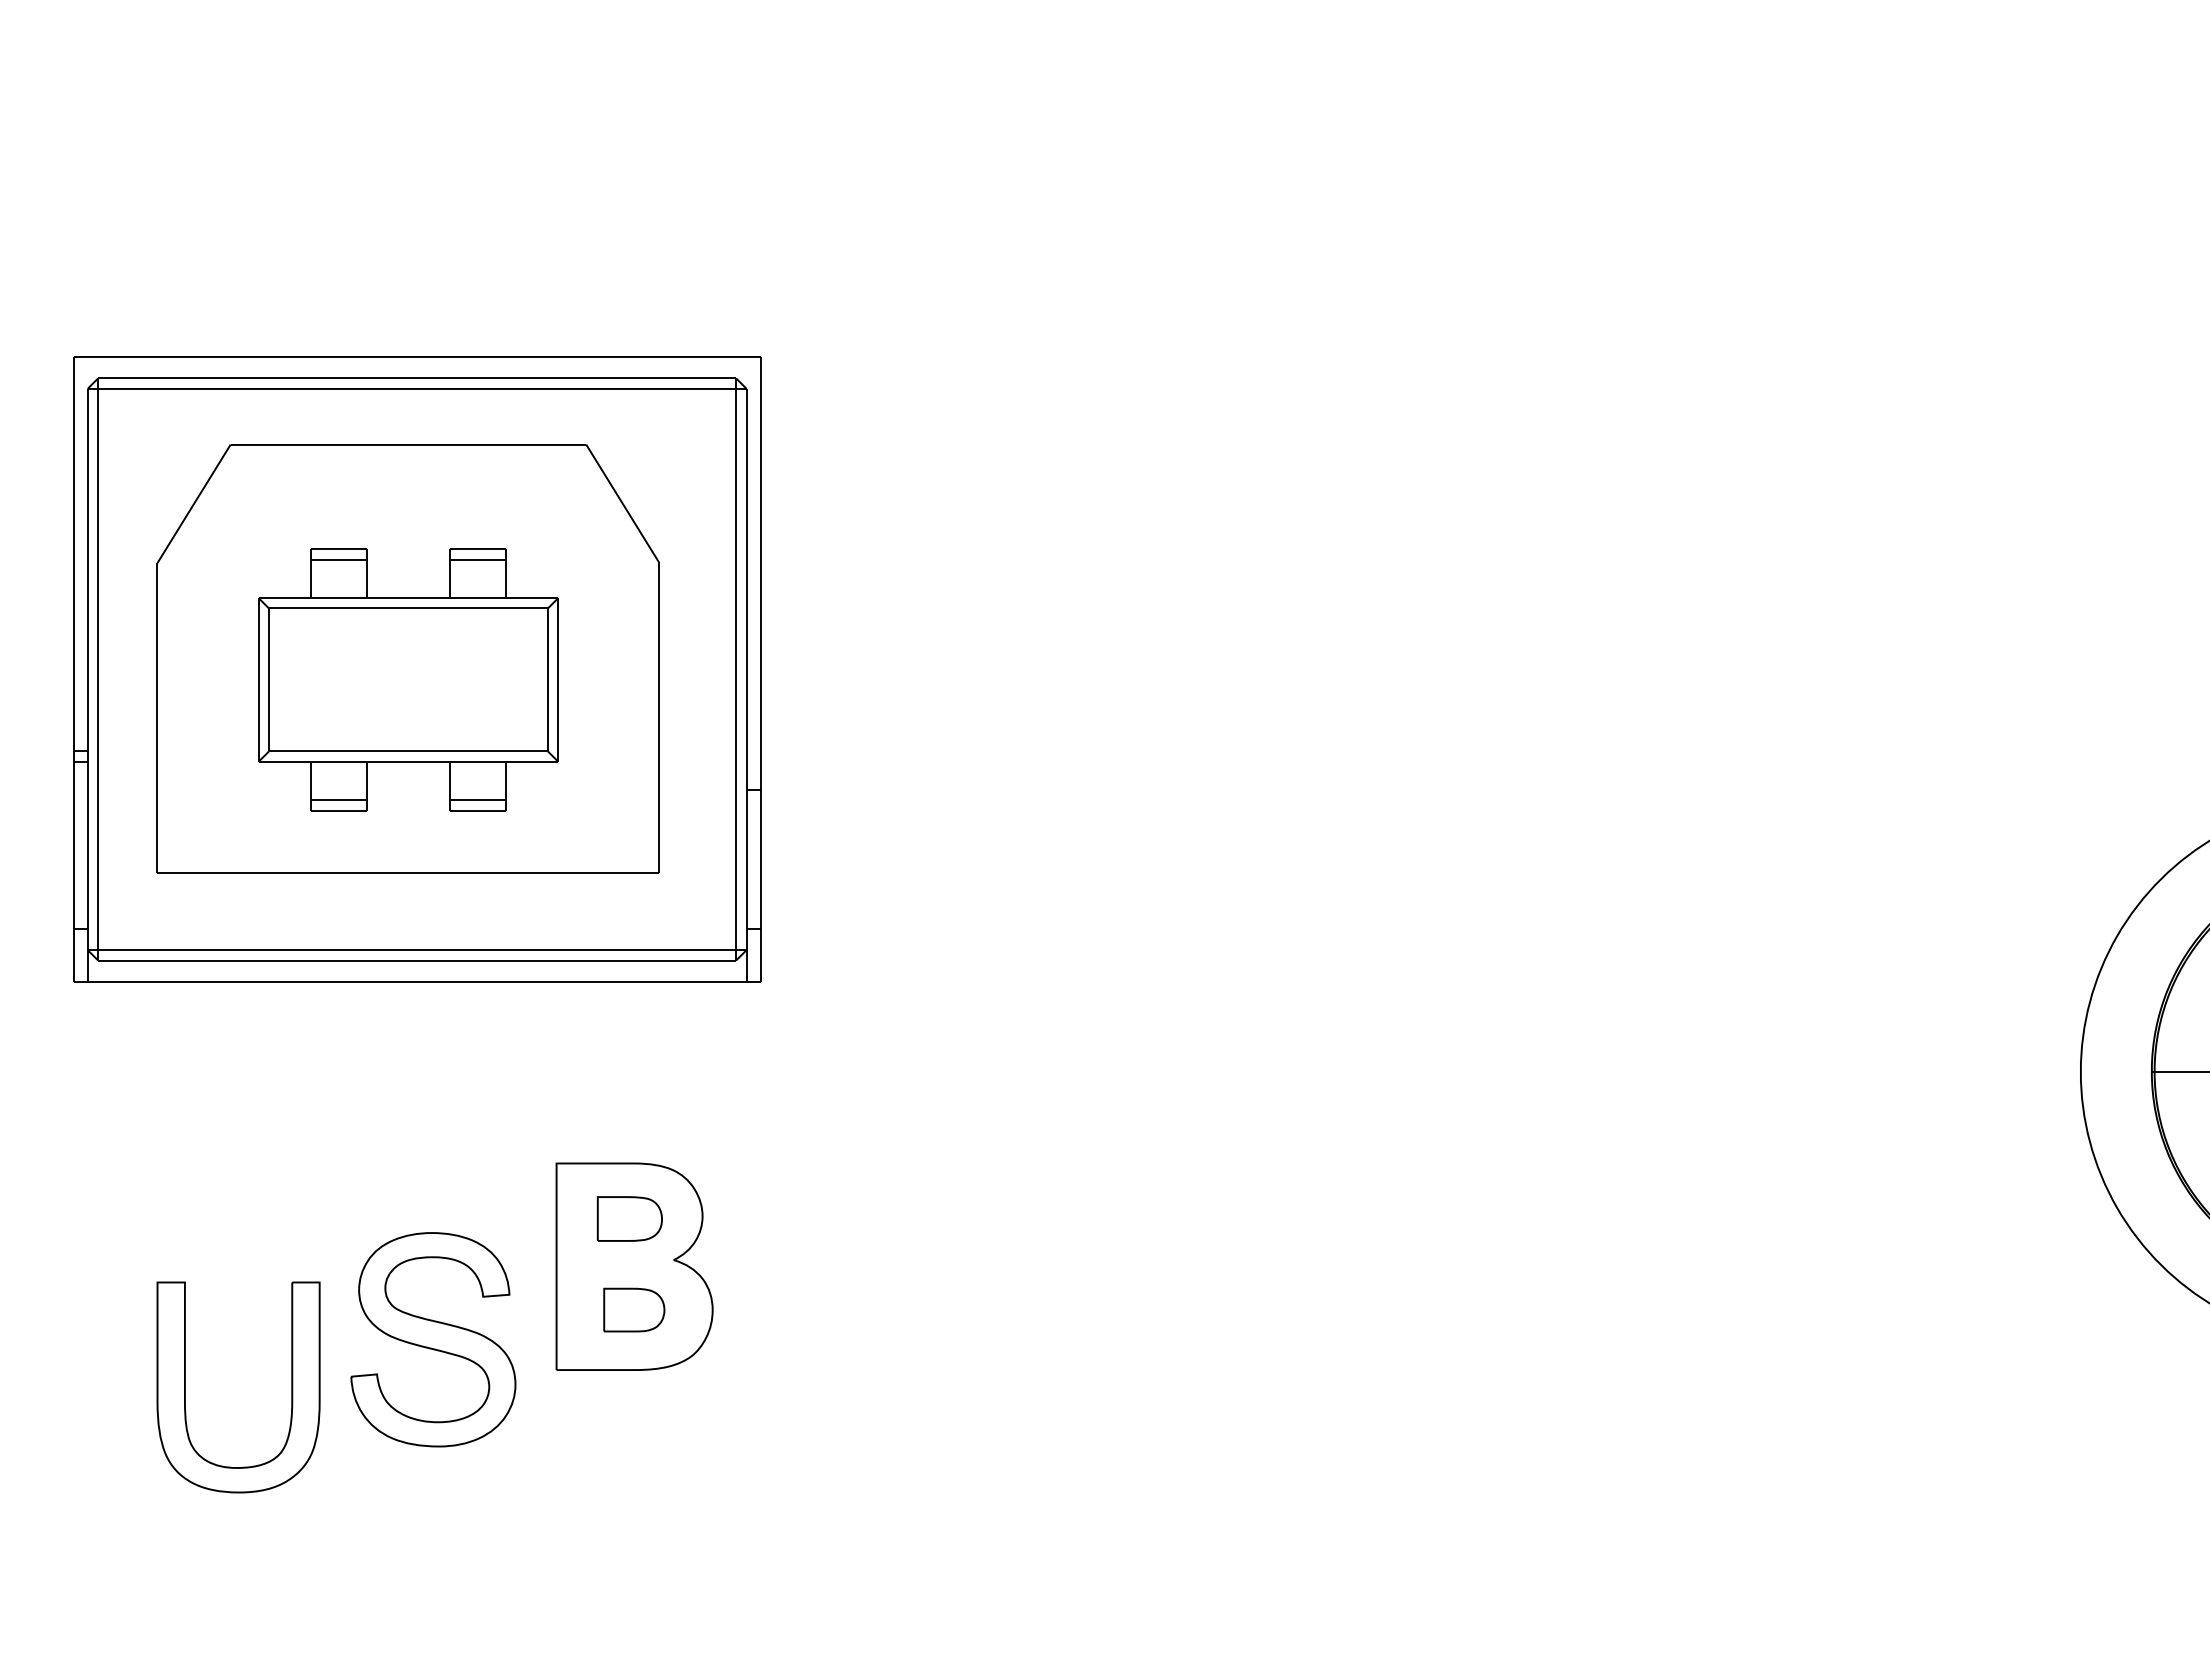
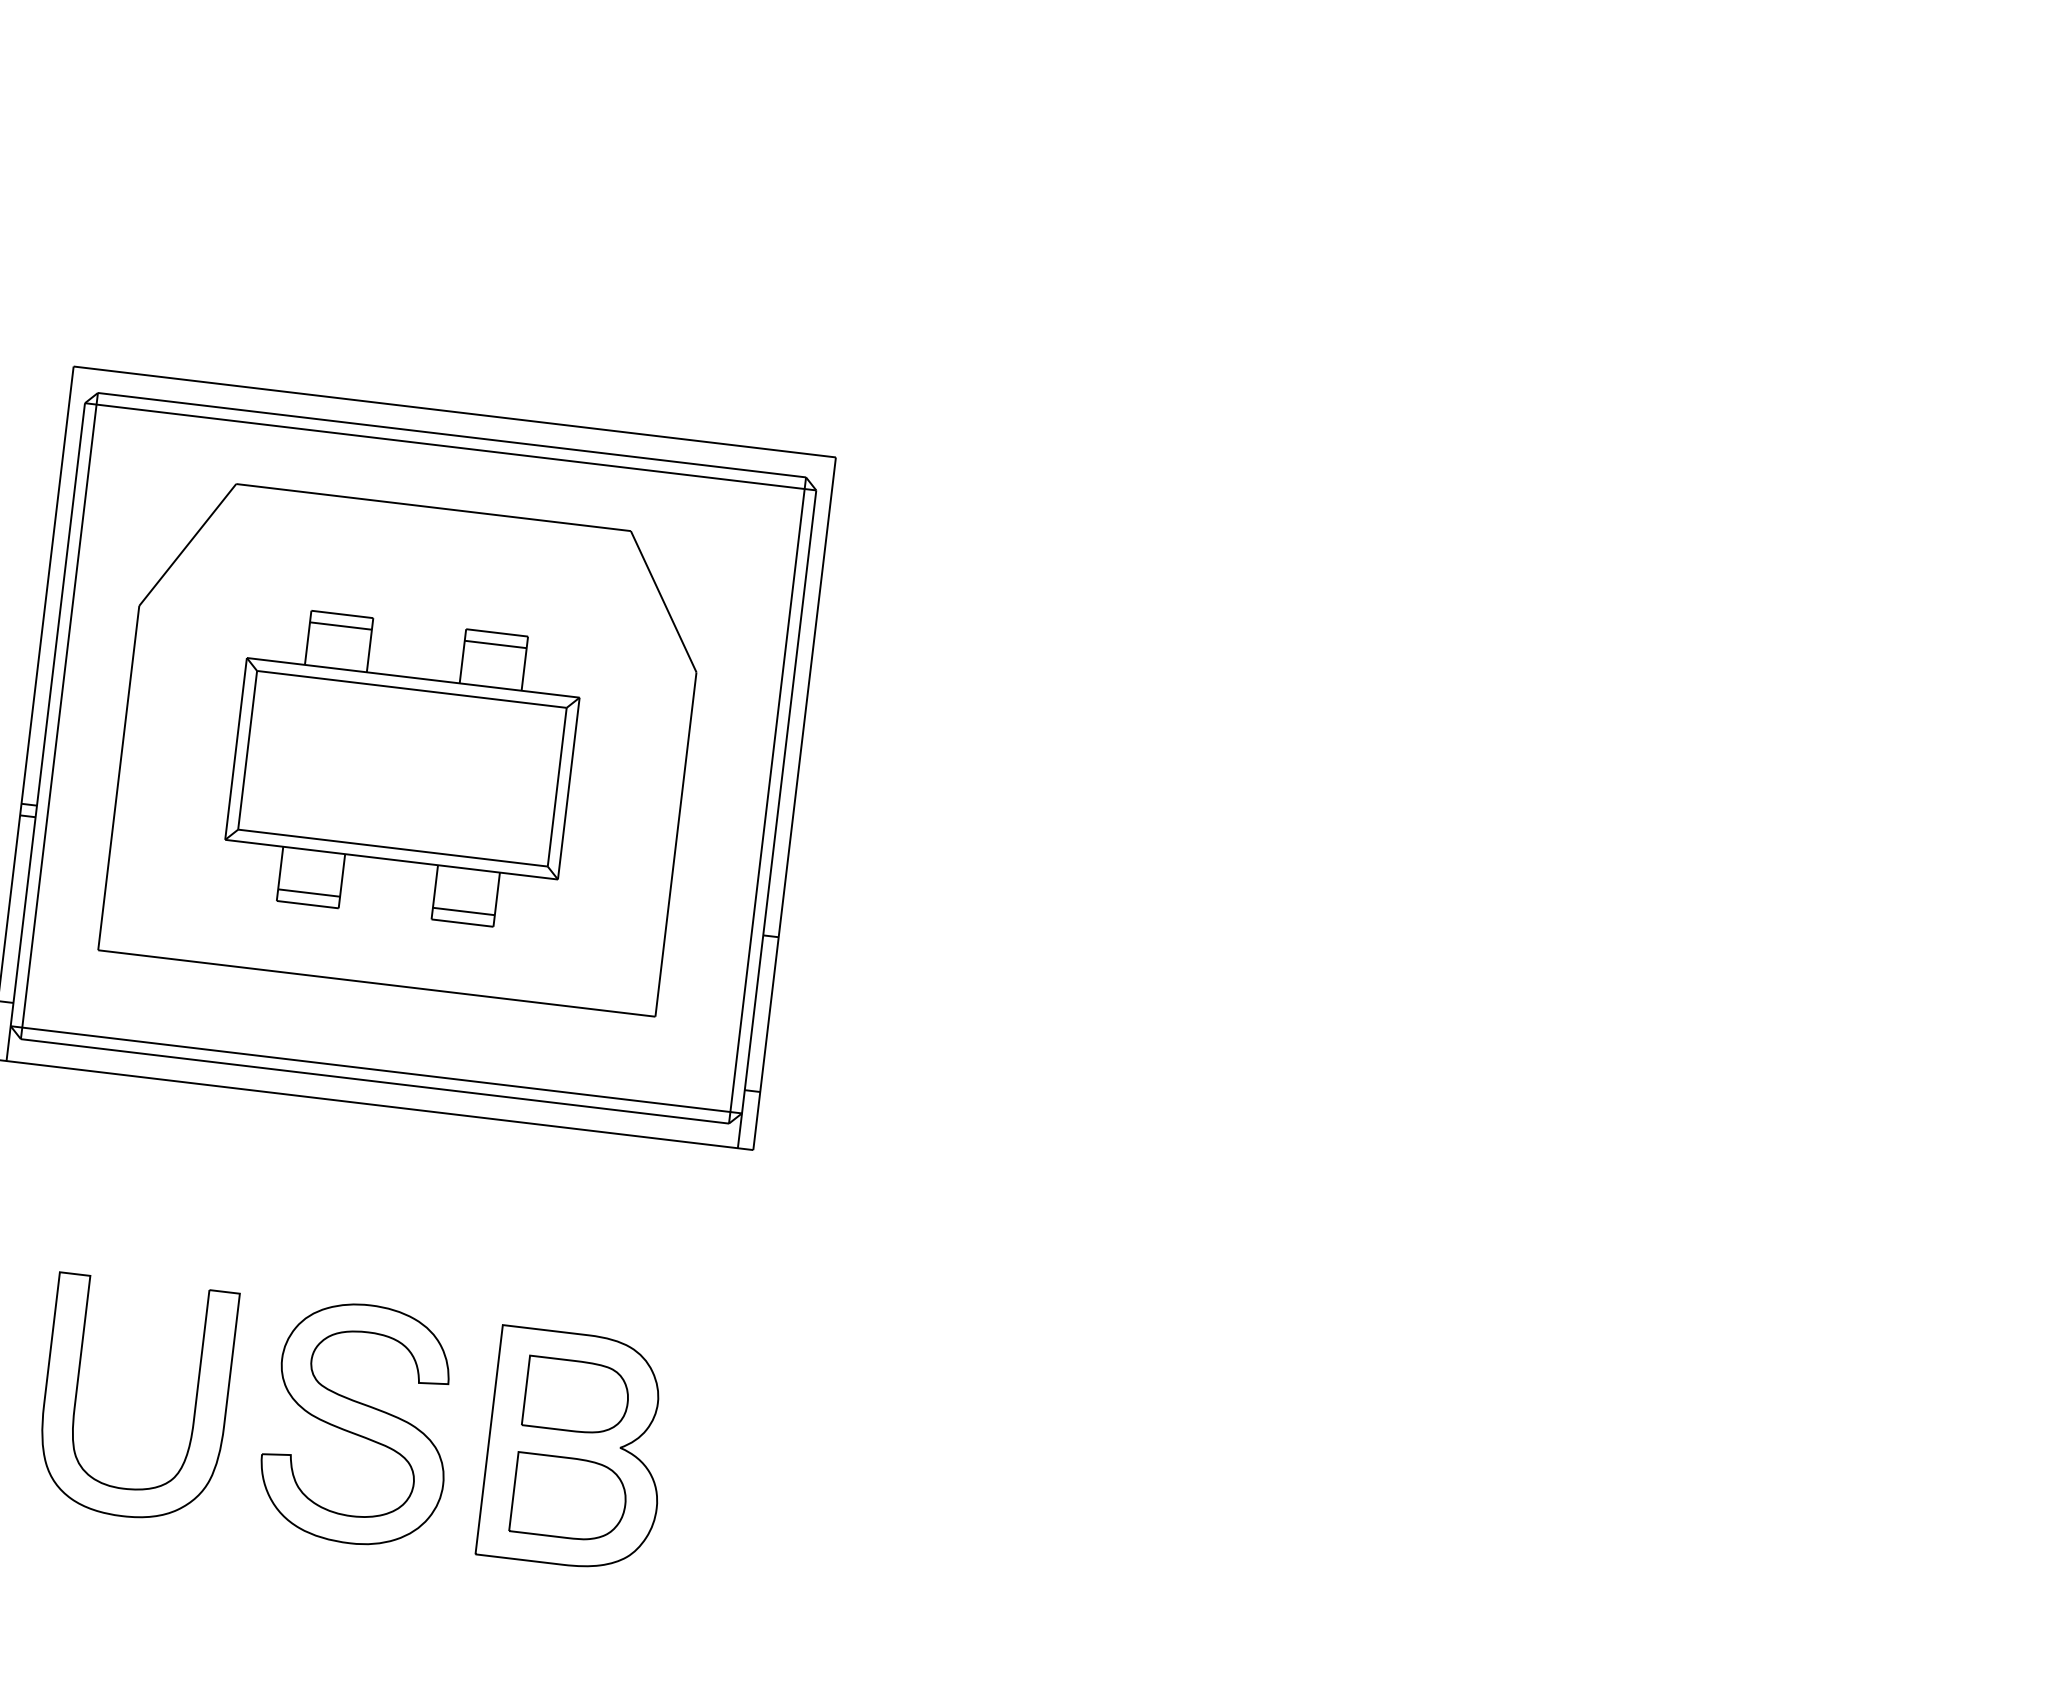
part: (629, 1218) -> (576, 1395), size x1.43
part: (634, 1309) -> (570, 1497), size x1.67
part: (433, 1339) -> (358, 1423), moved
part: (185, 1387) -> (77, 1392), moved

